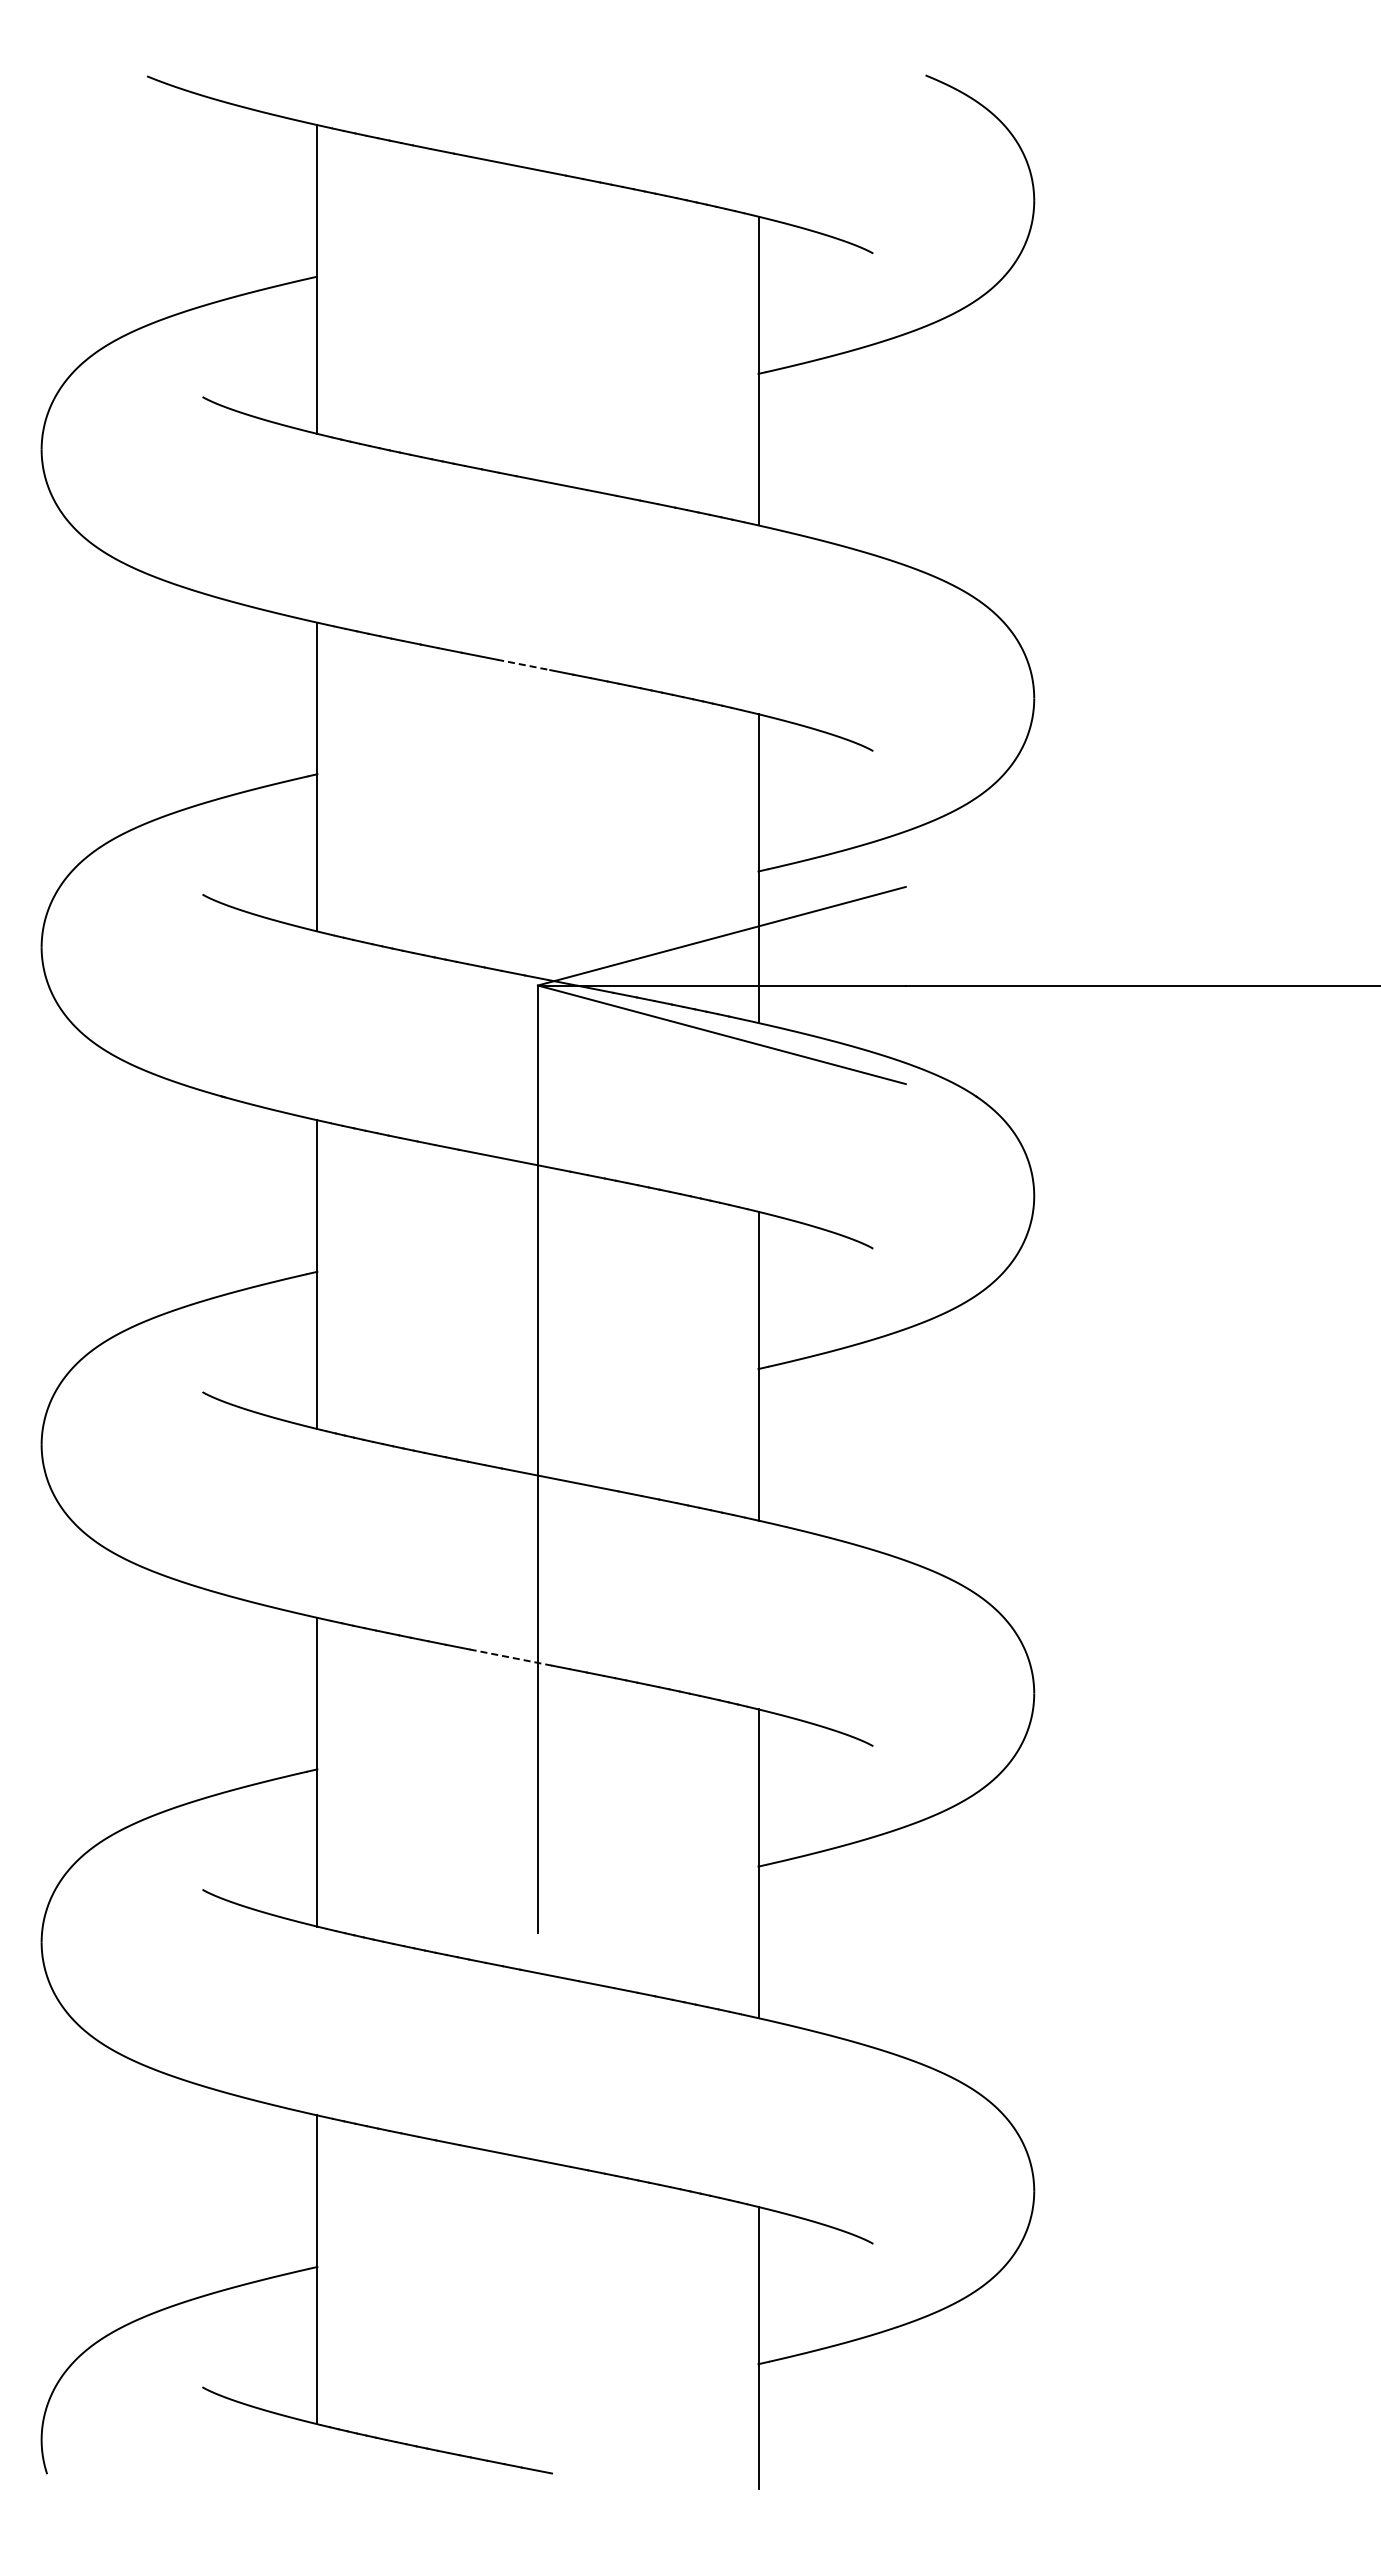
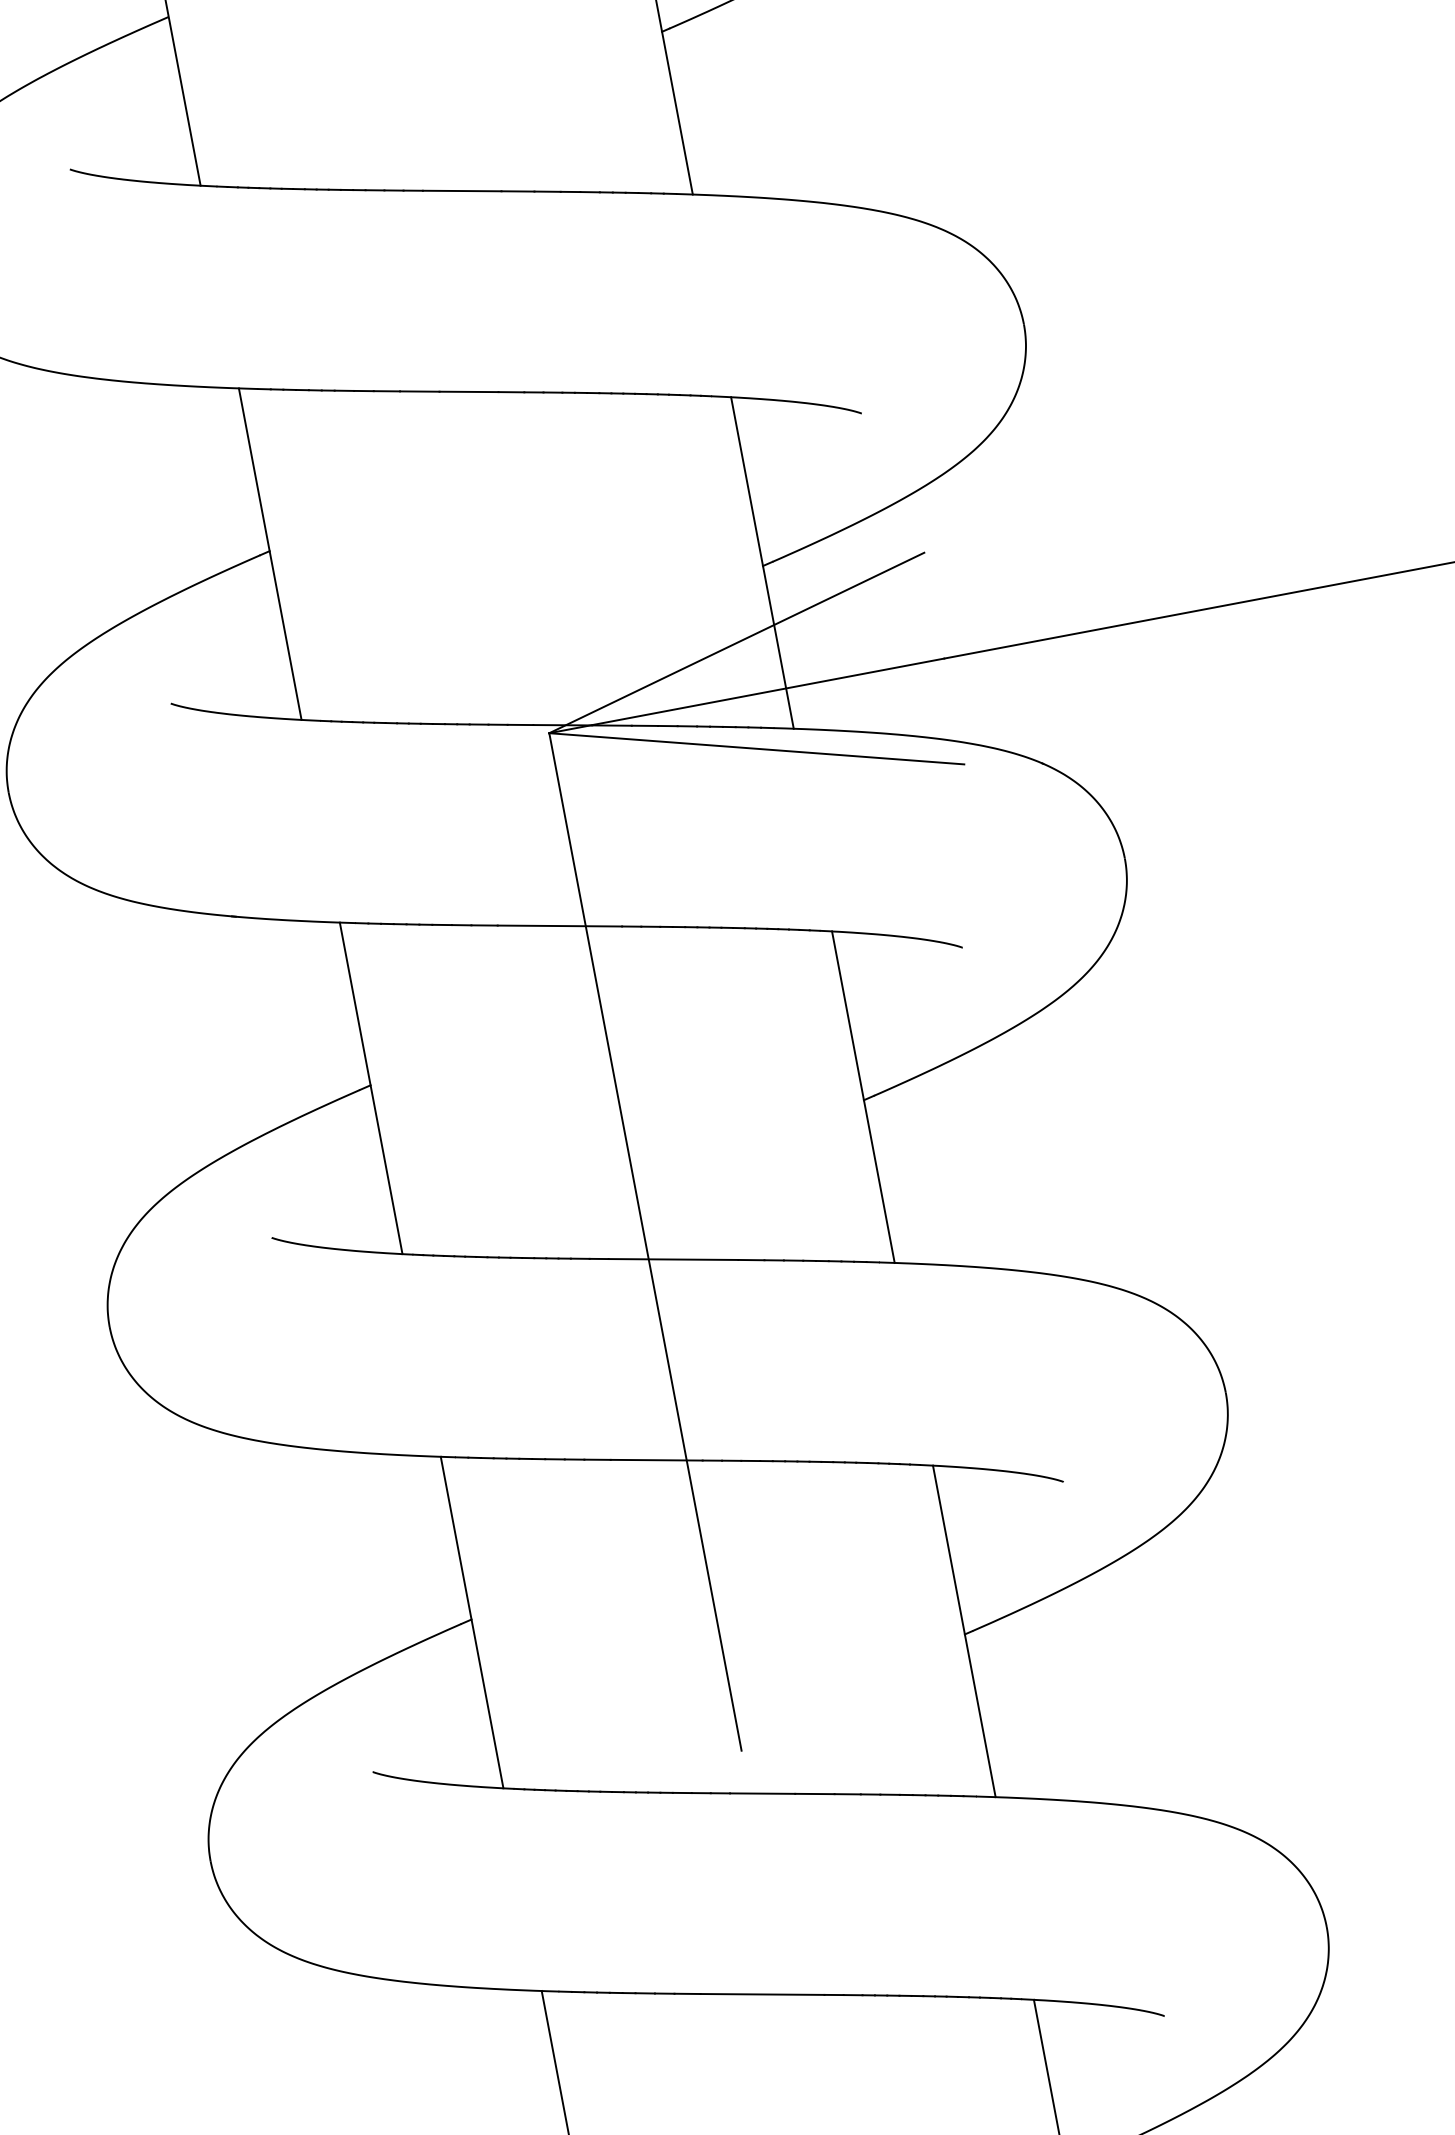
line: (523, 664) -> (468, 391), dashed -> solid
line: (511, 1657) -> (657, 1460), dashed -> solid

